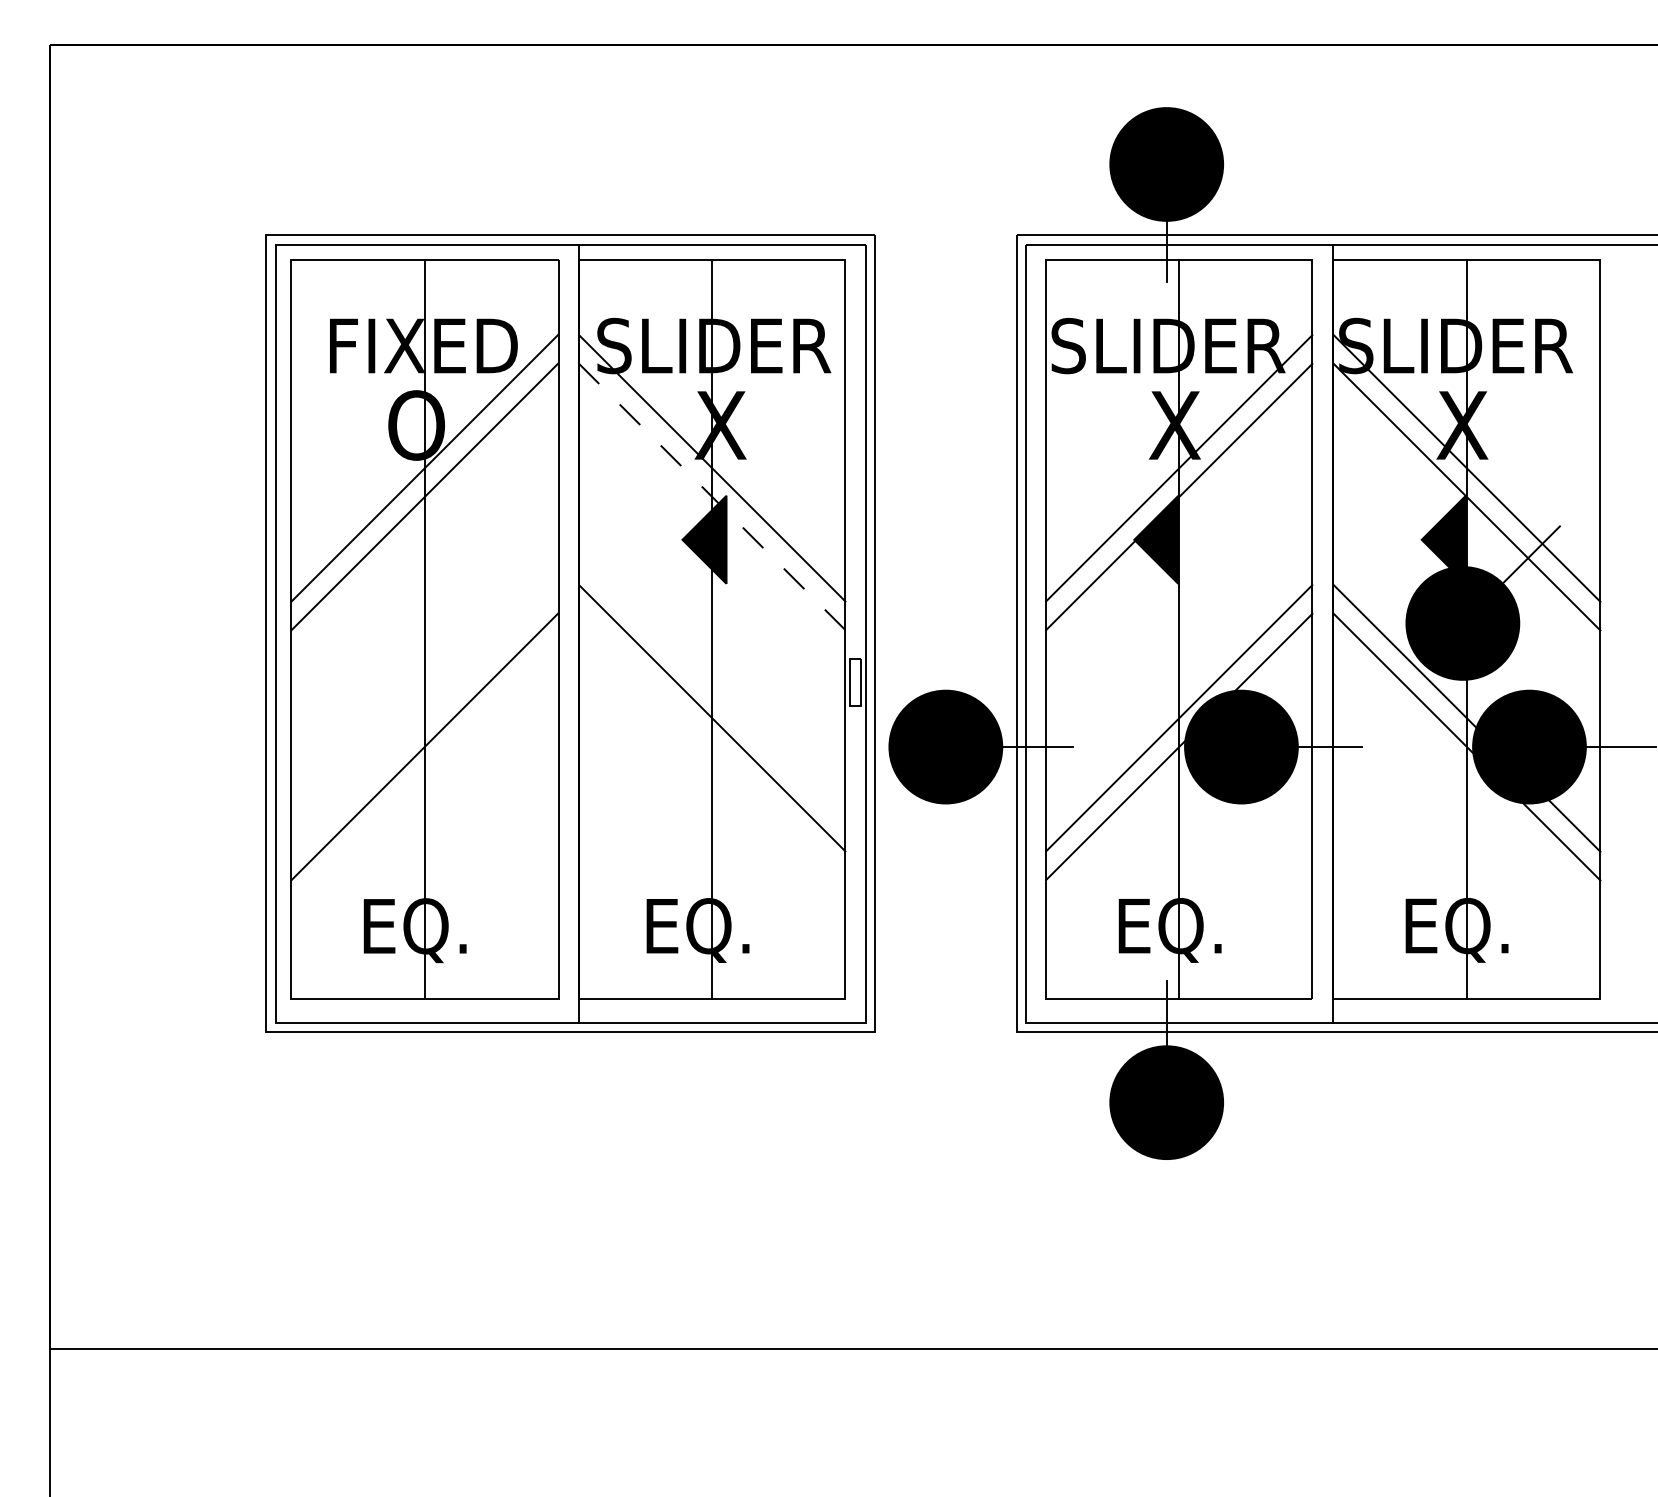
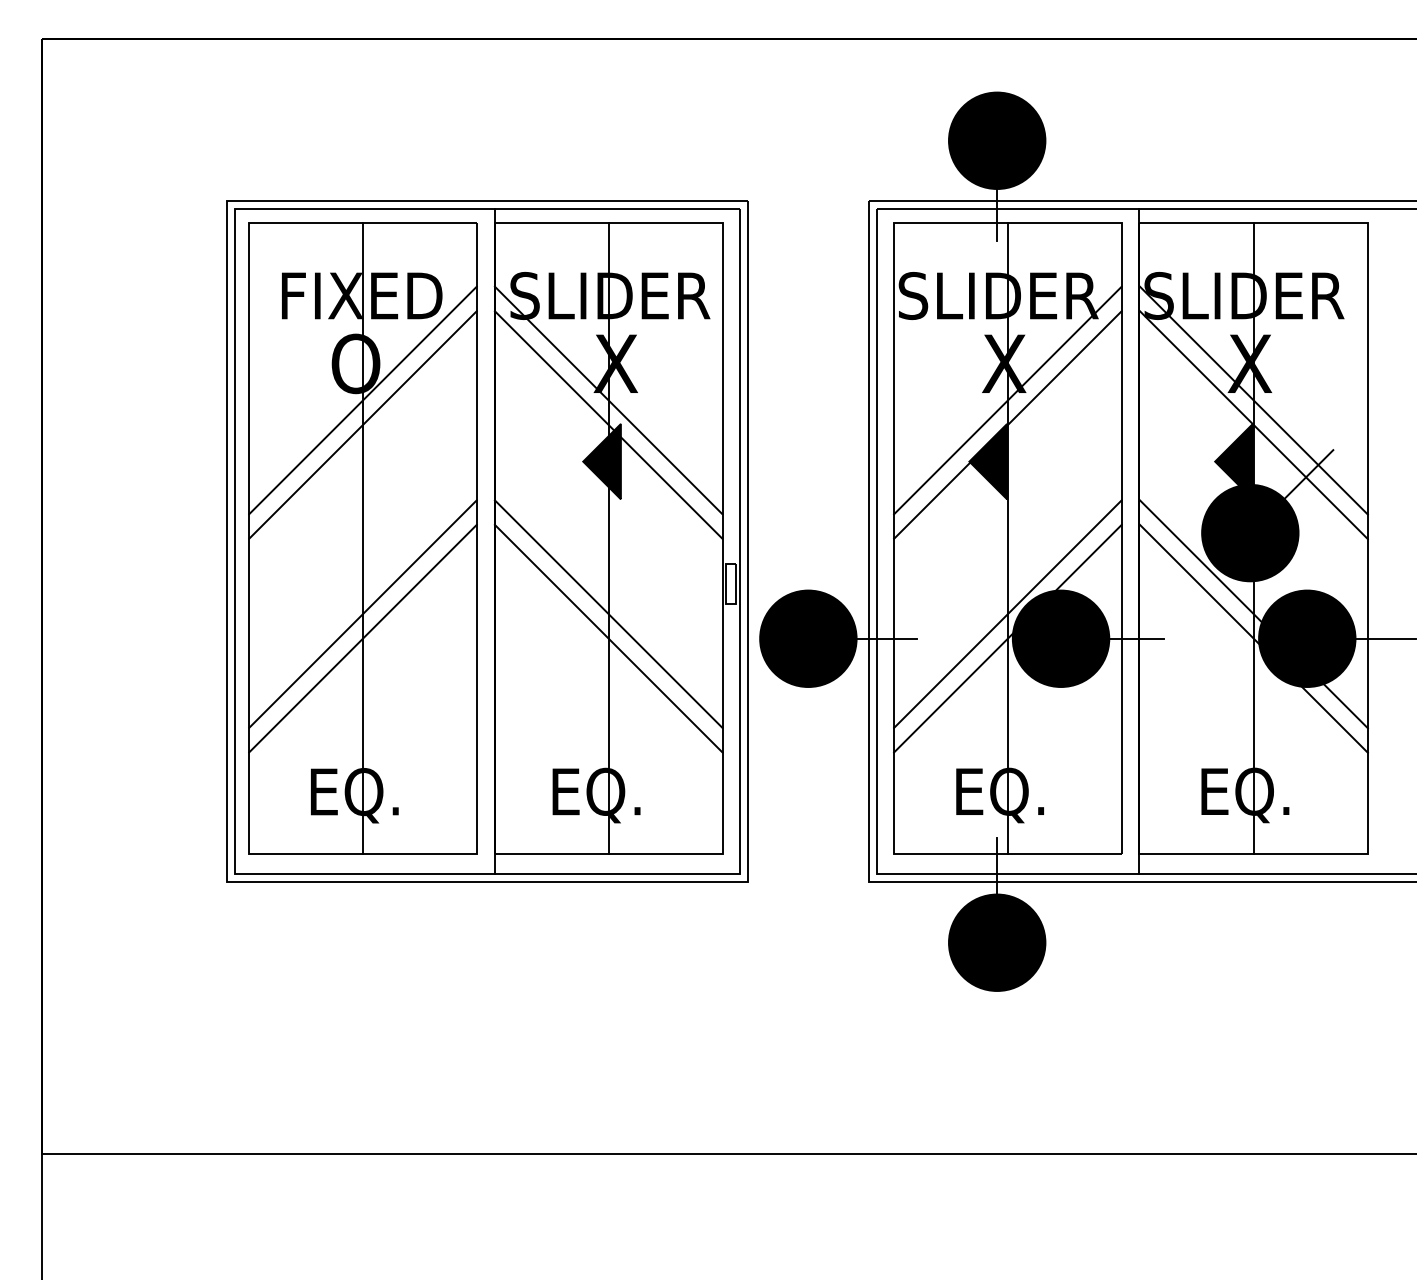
line: (711, 496) -> (608, 424), dashed -> solid
line: (424, 718) -> (362, 614), added
line: (712, 746) -> (608, 638), added

